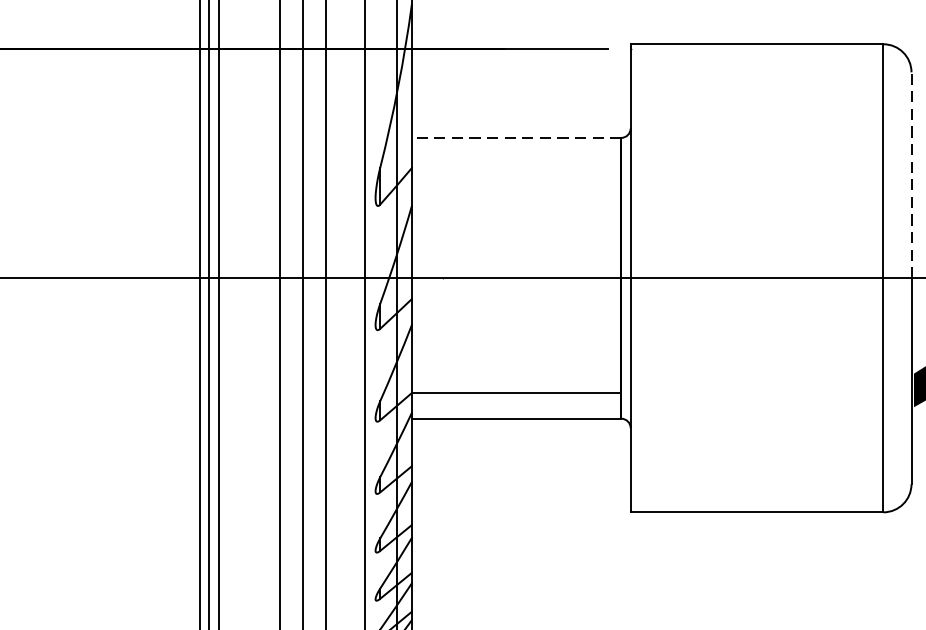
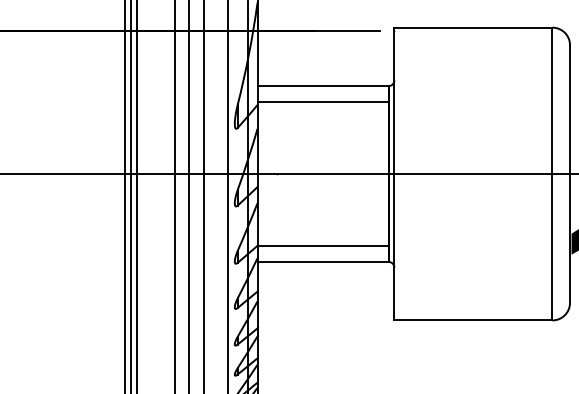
line: (517, 138) -> (323, 86), dashed -> solid
line: (515, 163) -> (322, 102), added
line: (912, 175) -> (570, 109), dashed -> solid

